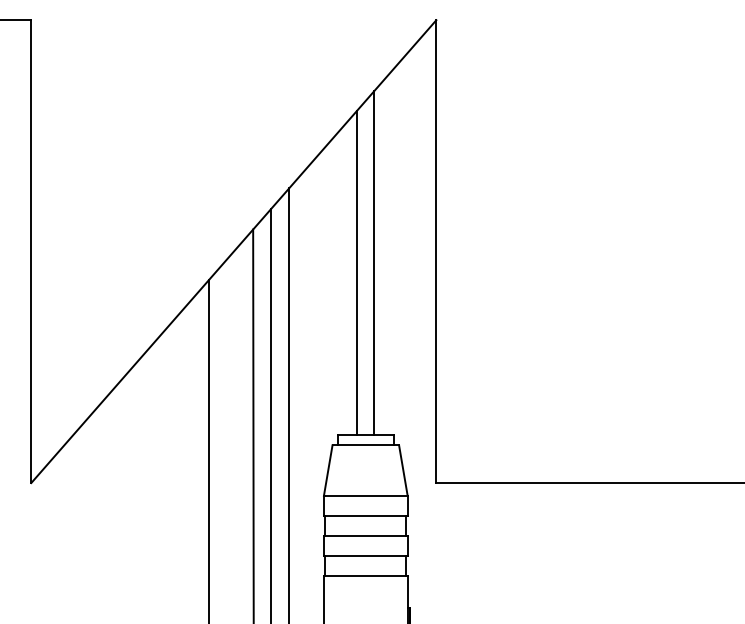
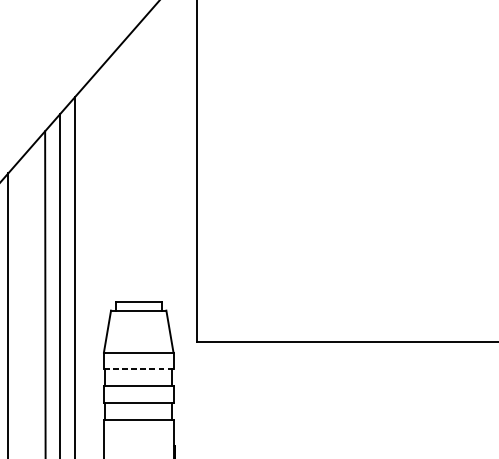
line: (374, 263) -> (145, 159), removed
line: (357, 272) -> (131, 167), removed
line: (365, 515) -> (138, 368), solid -> dashed

